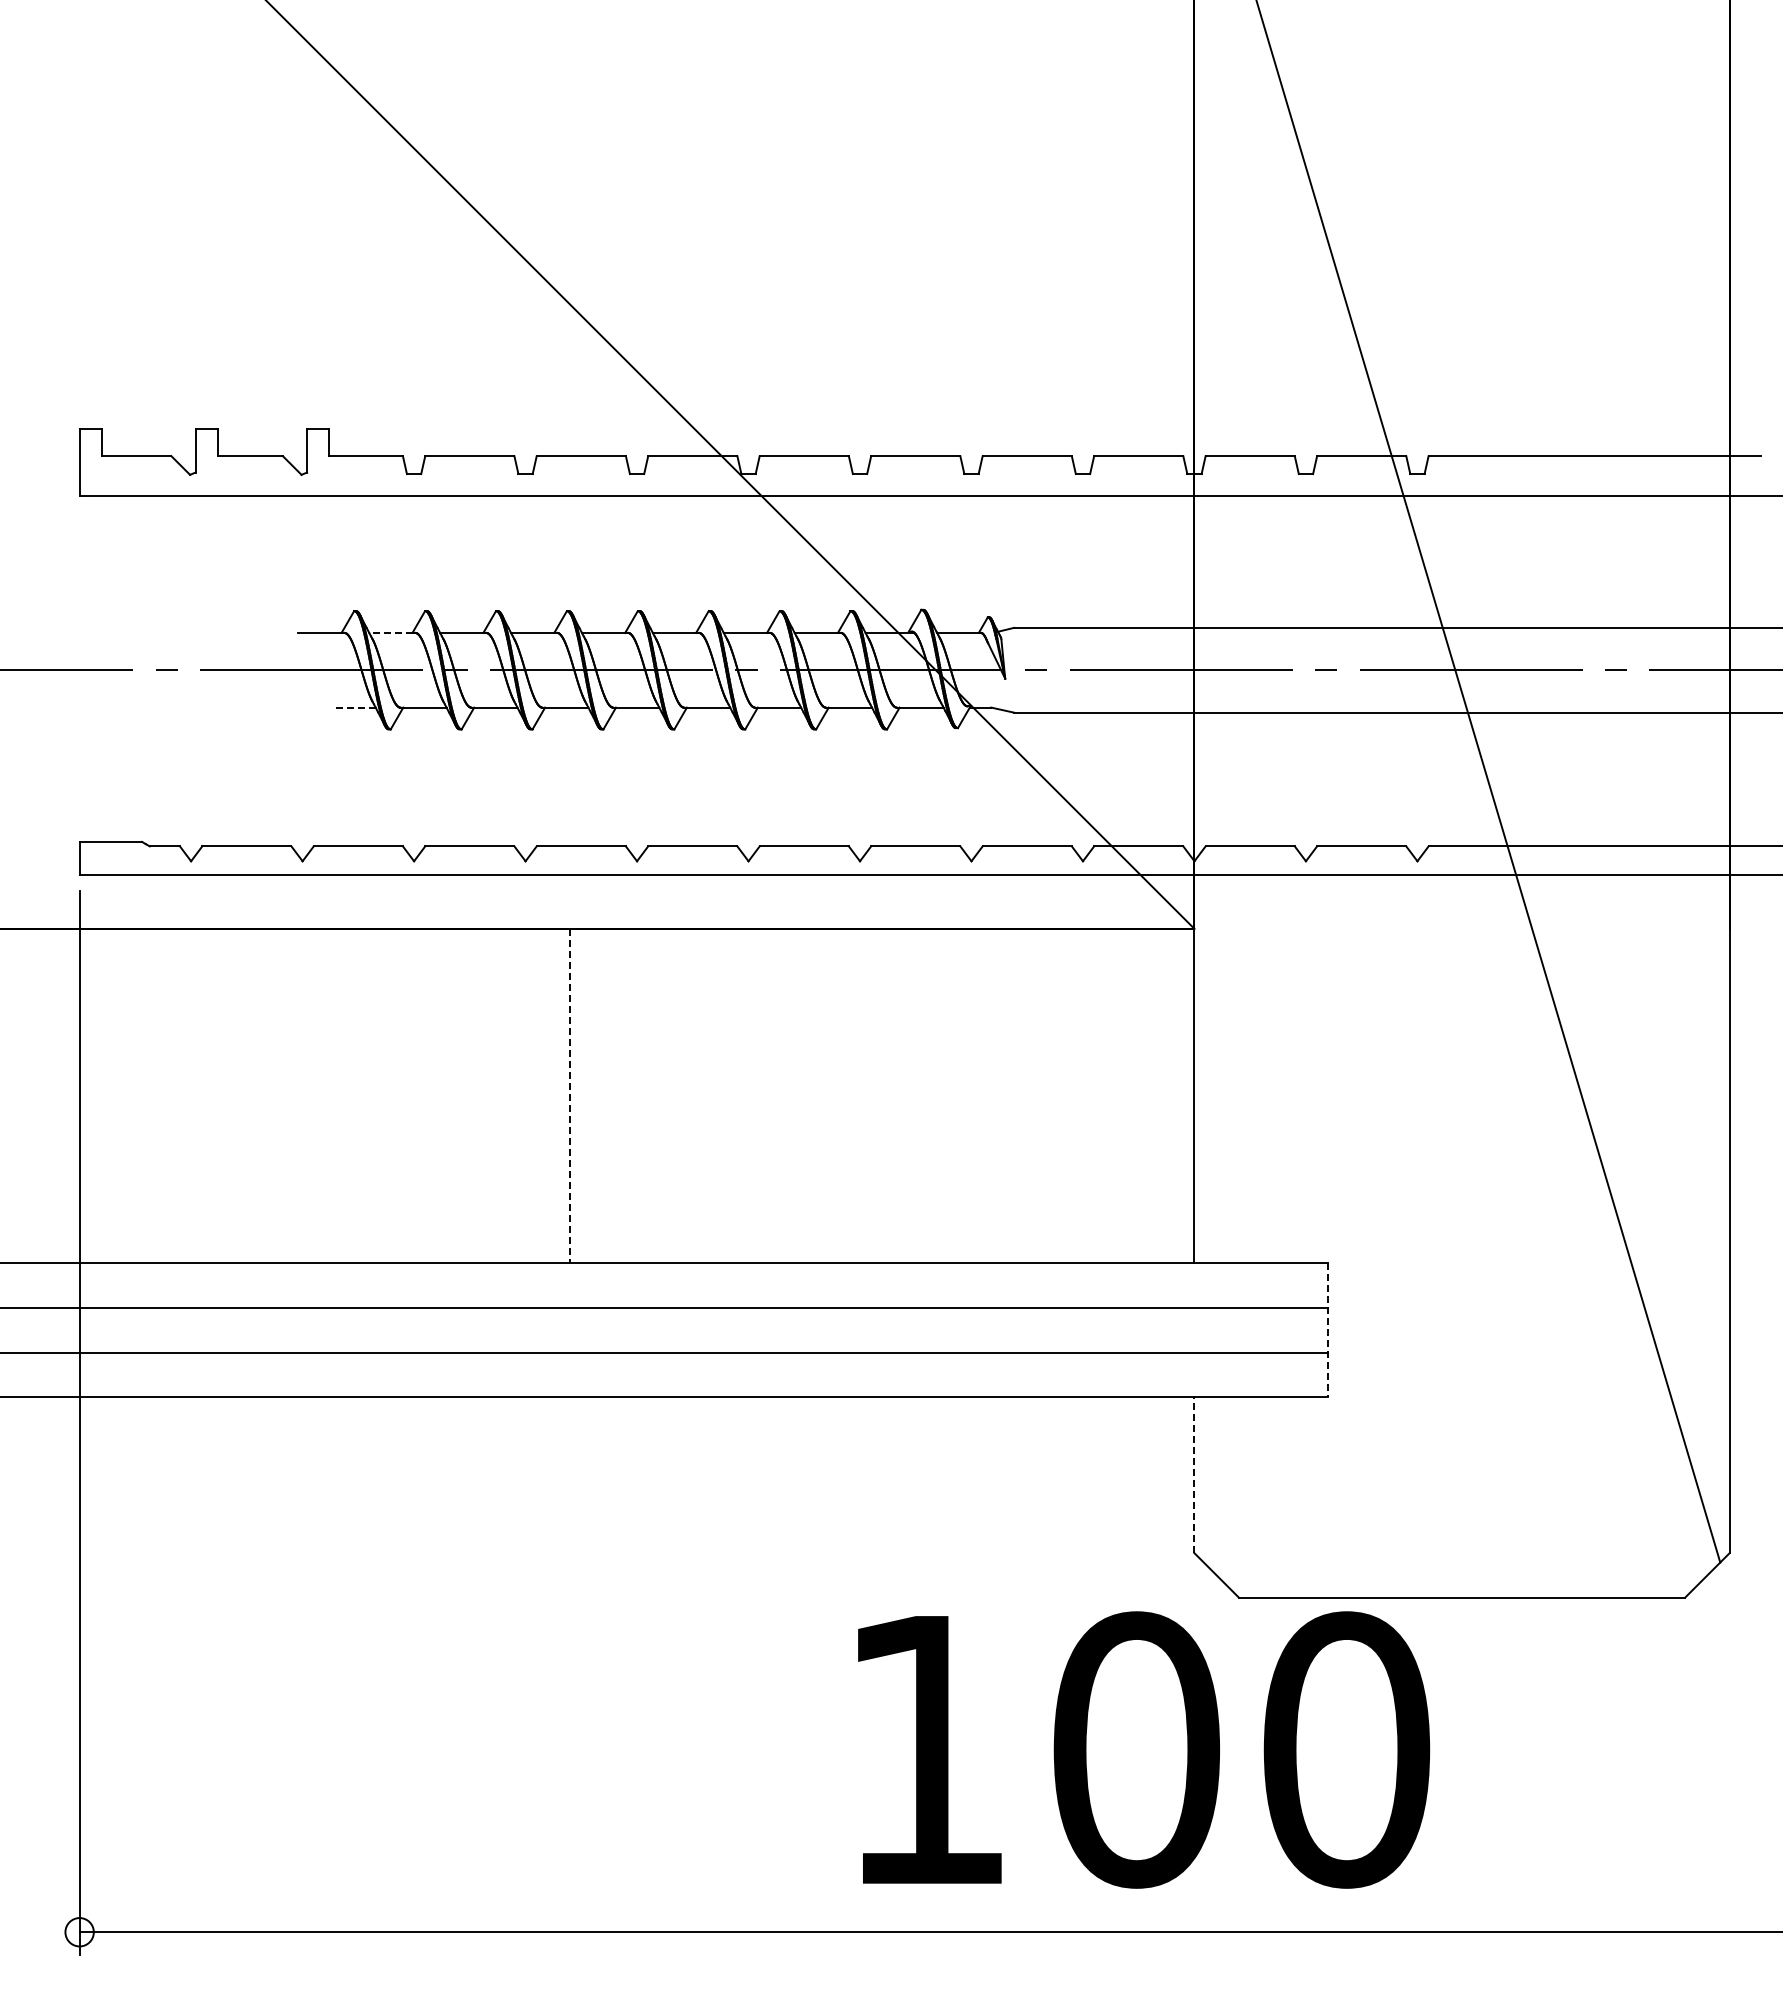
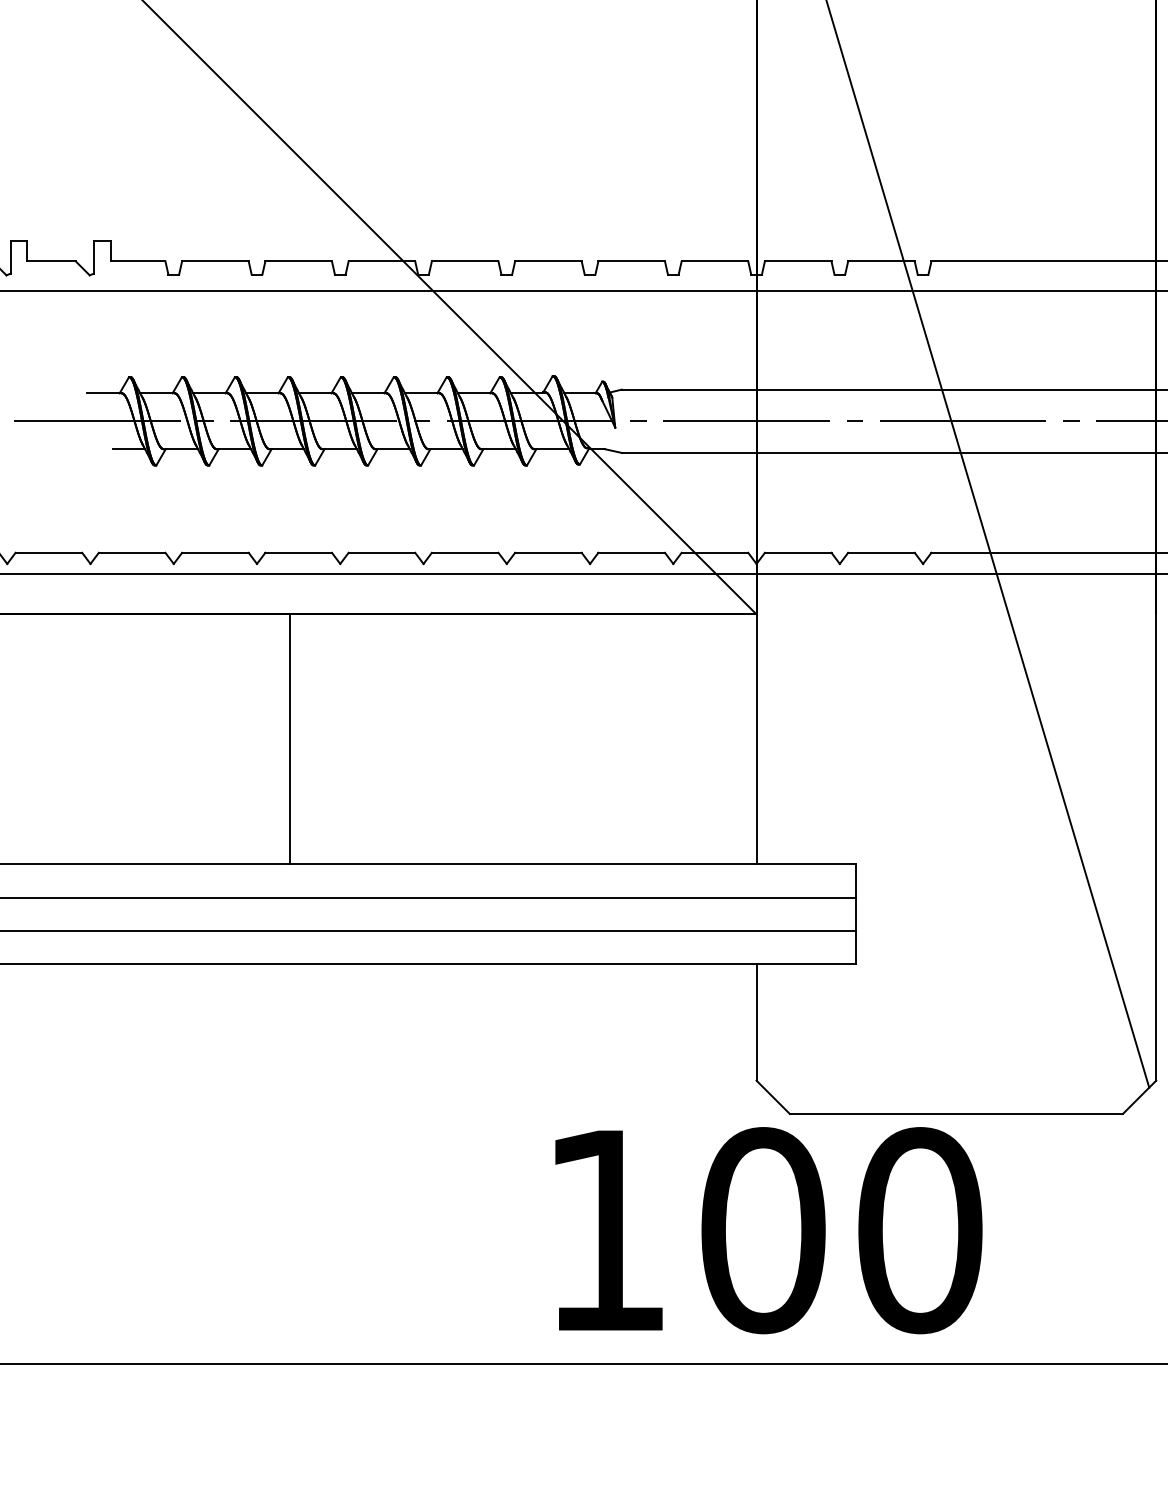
line: (390, 632) -> (156, 393), dashed -> solid
line: (354, 707) -> (129, 449), dashed -> solid
line: (570, 1096) -> (290, 739), dashed -> solid
line: (1328, 1330) -> (856, 914), dashed -> solid
line: (1194, 1474) -> (756, 1021), dashed -> solid
text: (1144, 1749) -> (769, 1230), moved

